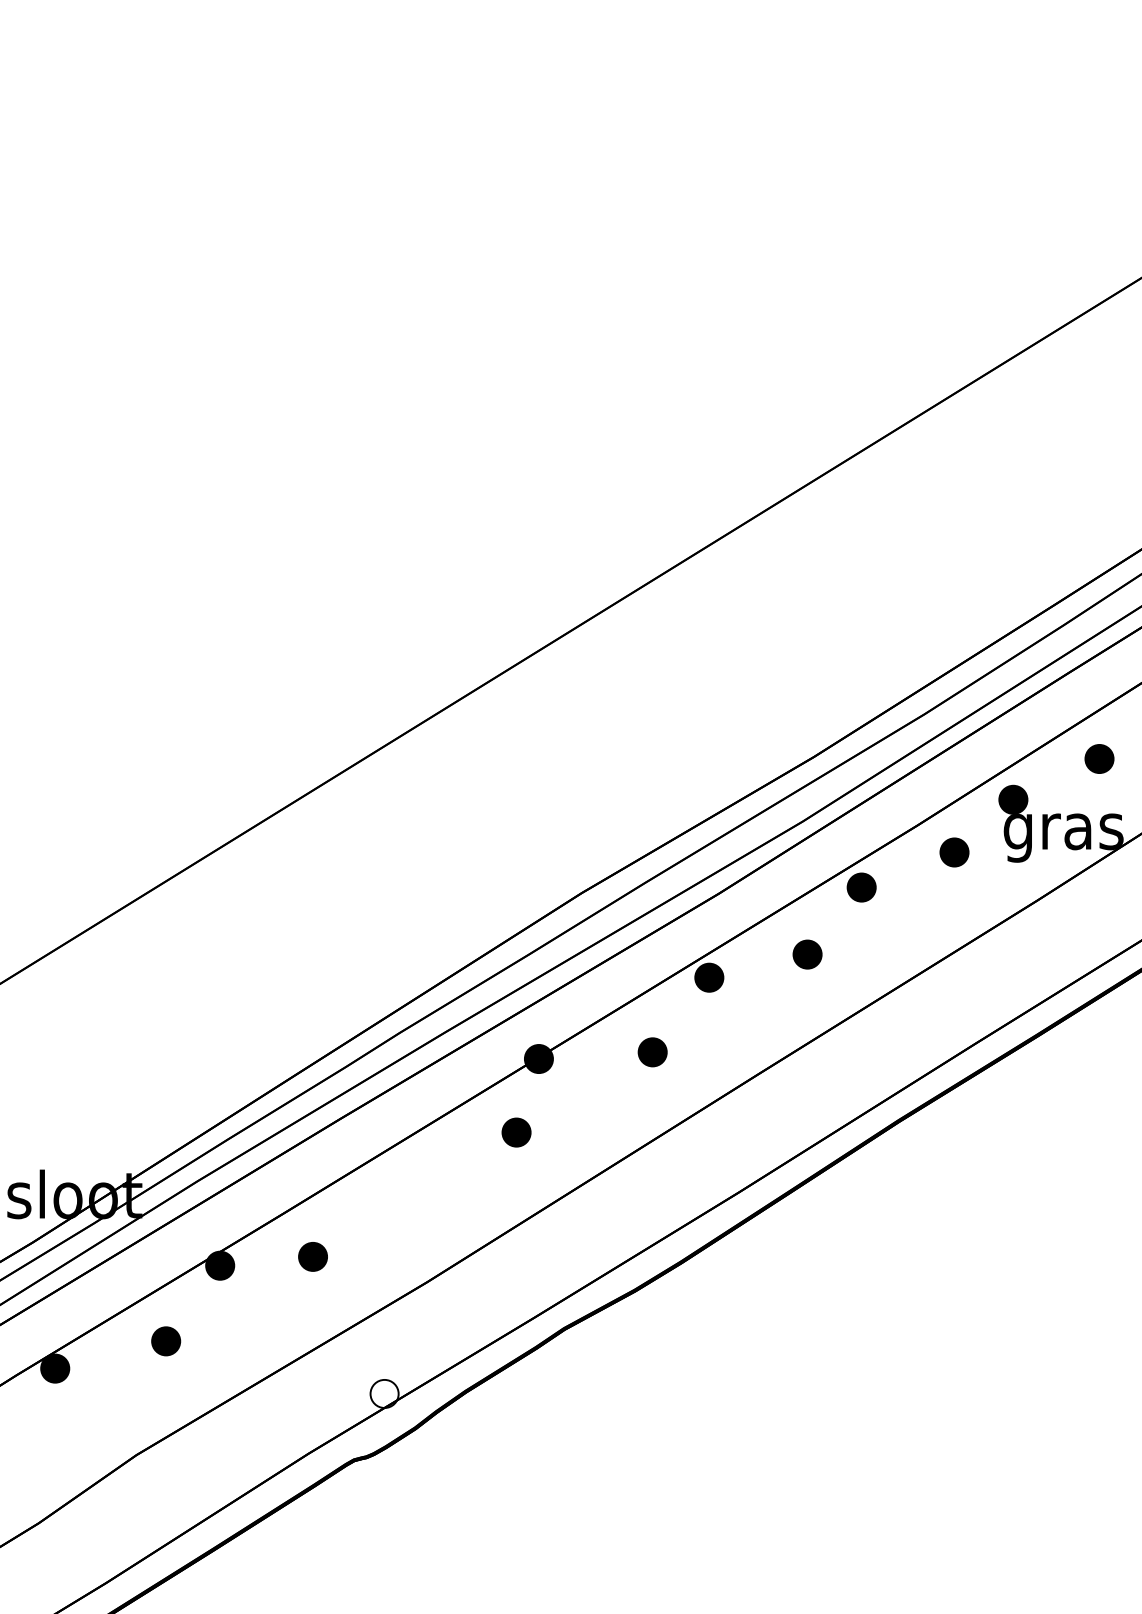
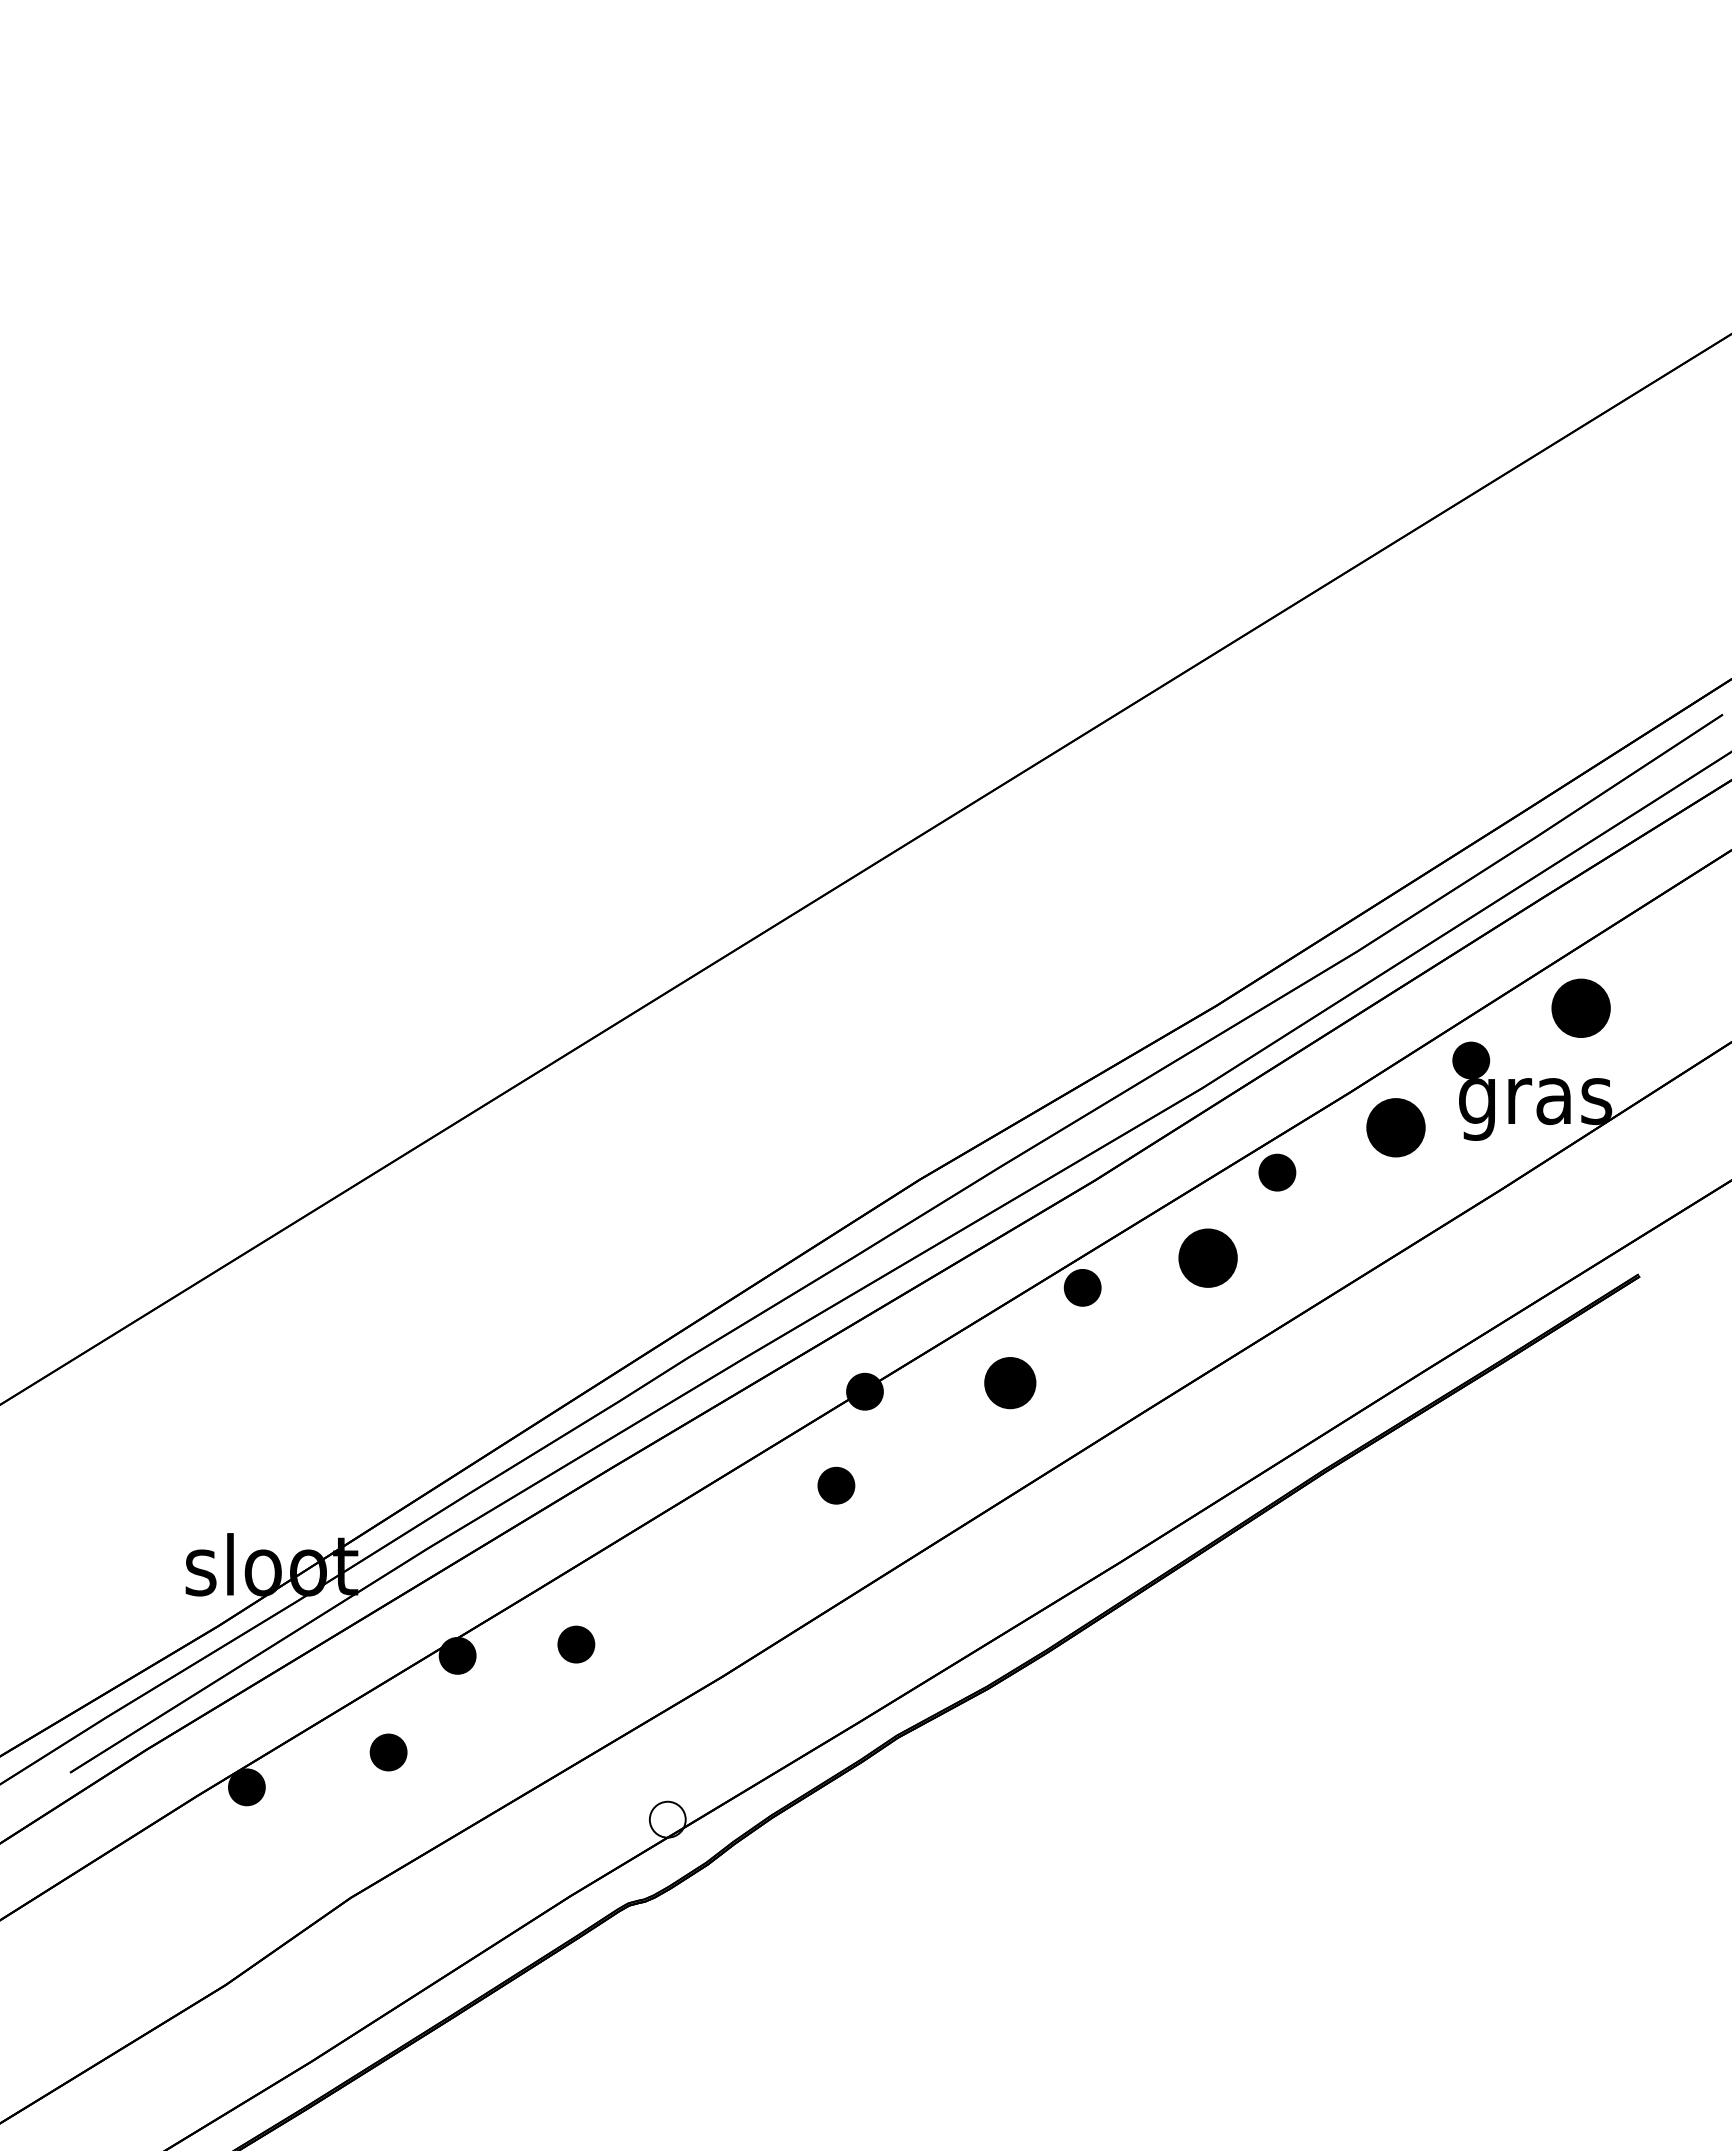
part: (1099, 759) -> (1581, 1008), size x1.6
part: (954, 852) -> (1395, 1127), size x1.6
part: (807, 954) -> (1208, 1258), size x1.6
part: (652, 1052) -> (1010, 1383), size x1.4

